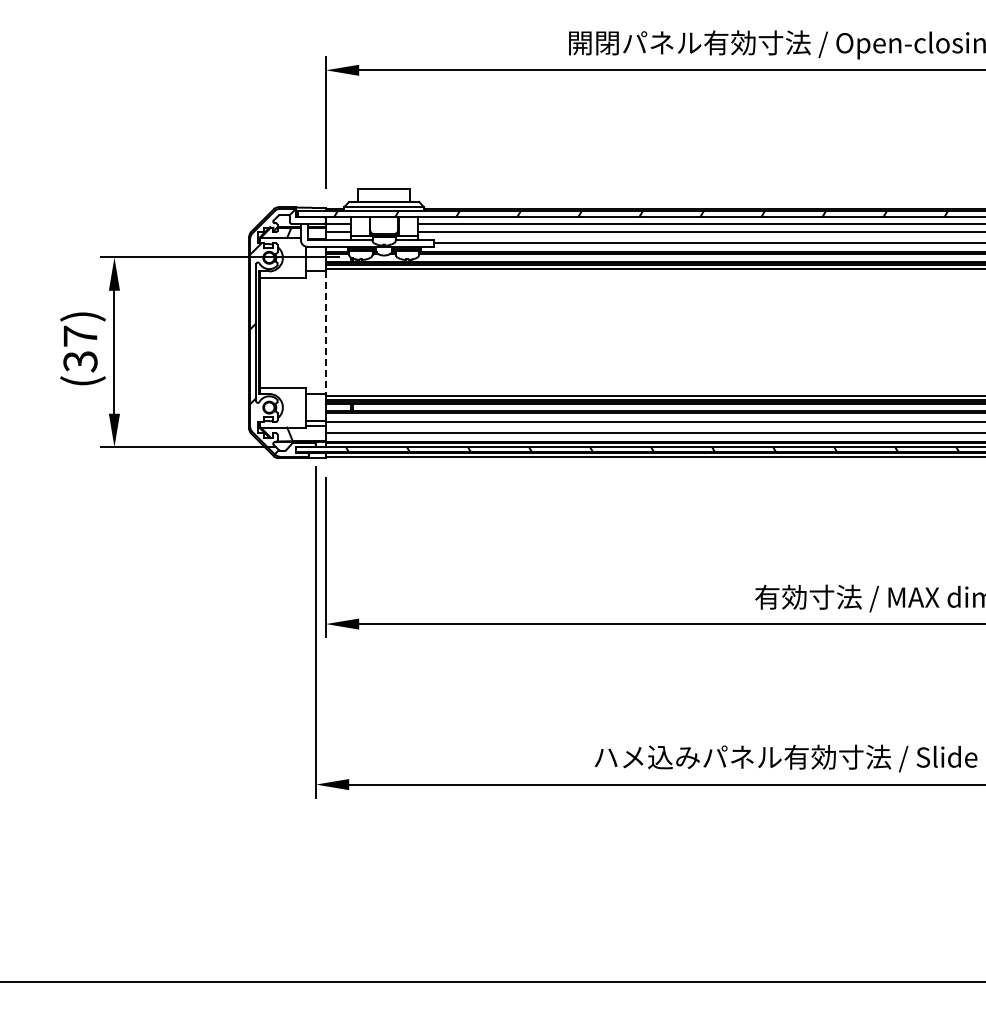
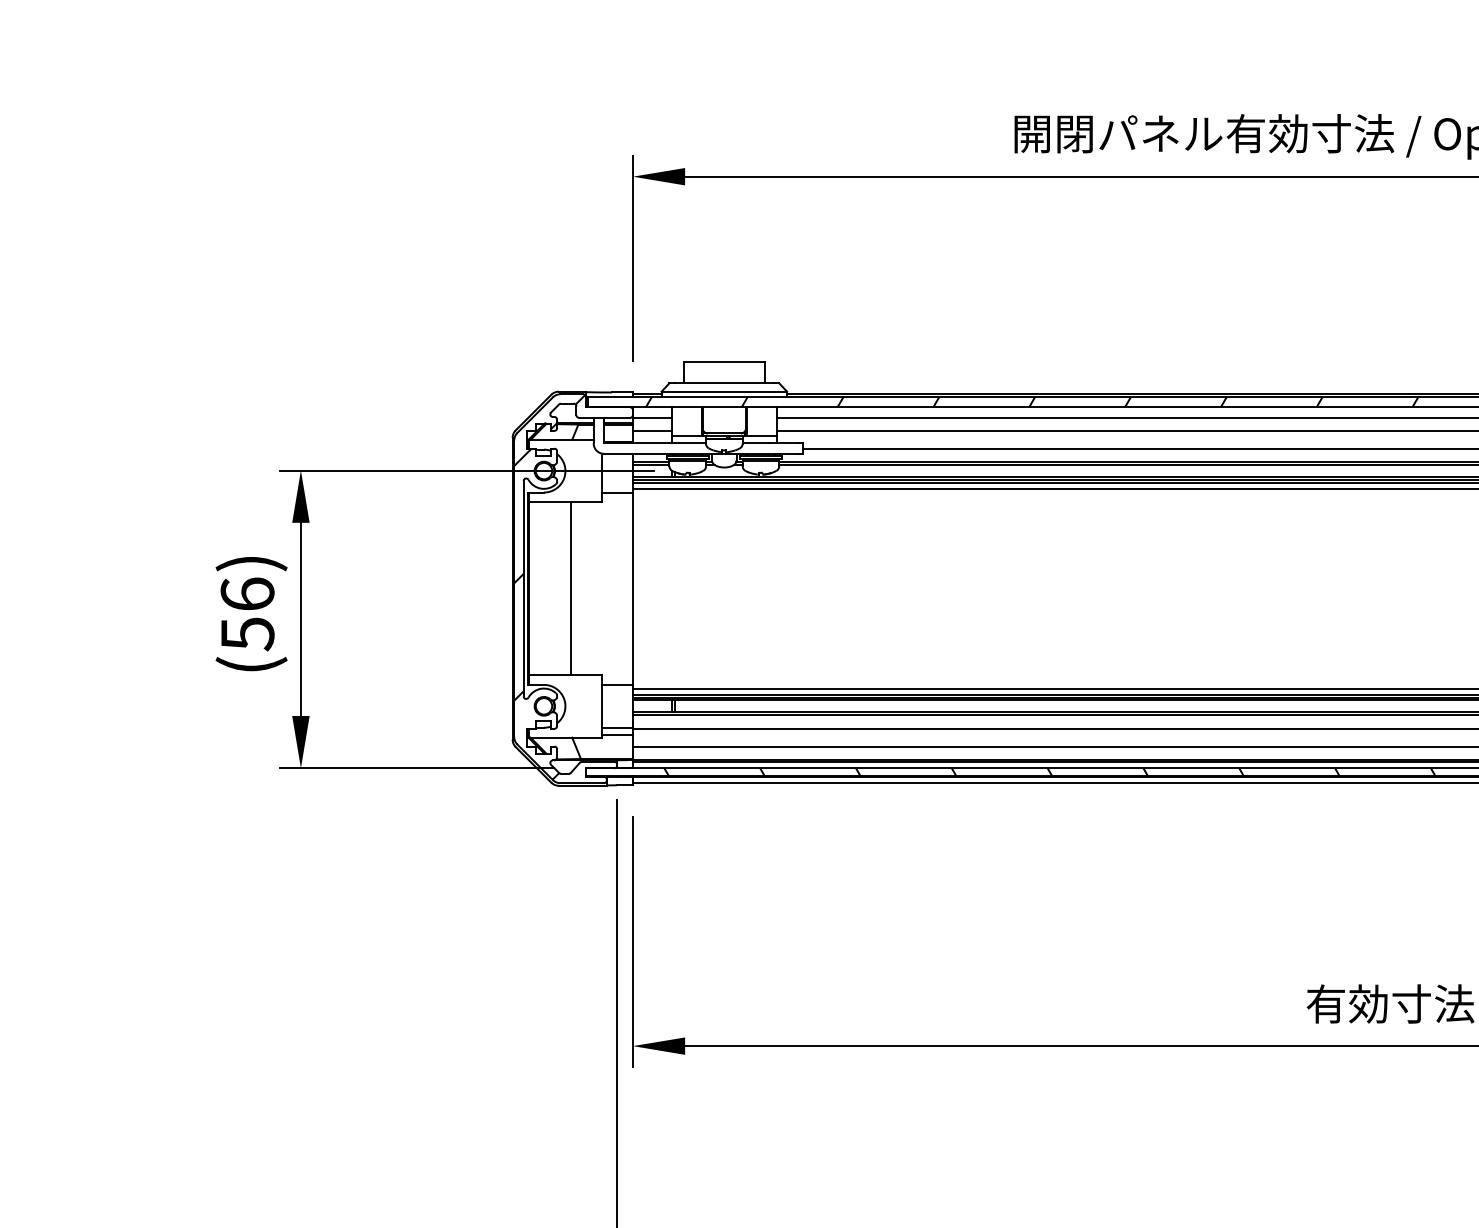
line: (286, 332) -> (571, 588), added
line: (325, 333) -> (632, 589), dashed -> solid
text: (80, 348) -> (247, 613), (37) -> (56)

